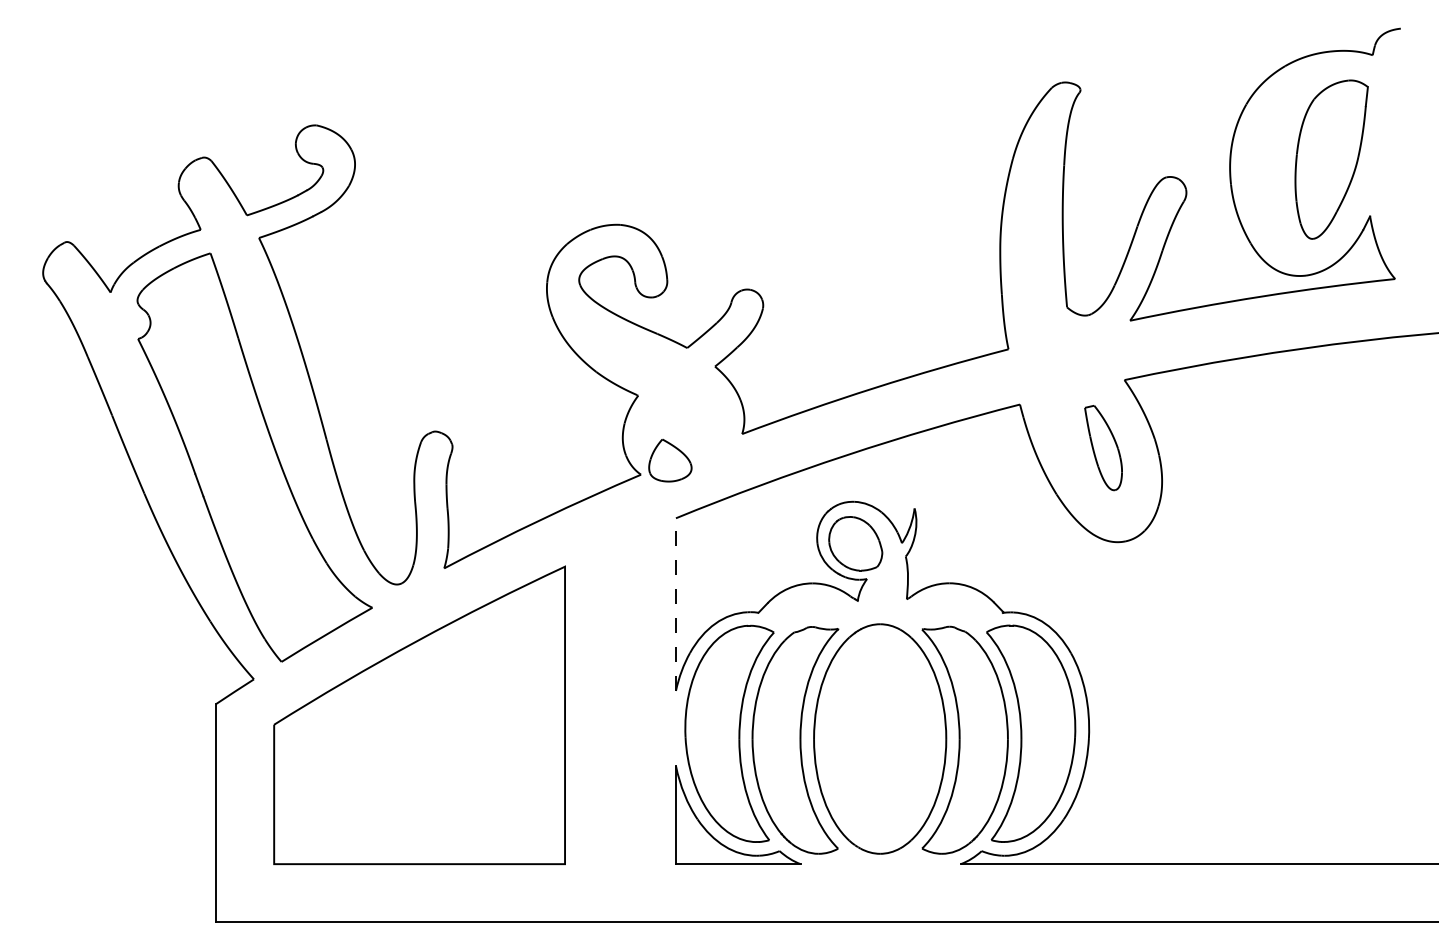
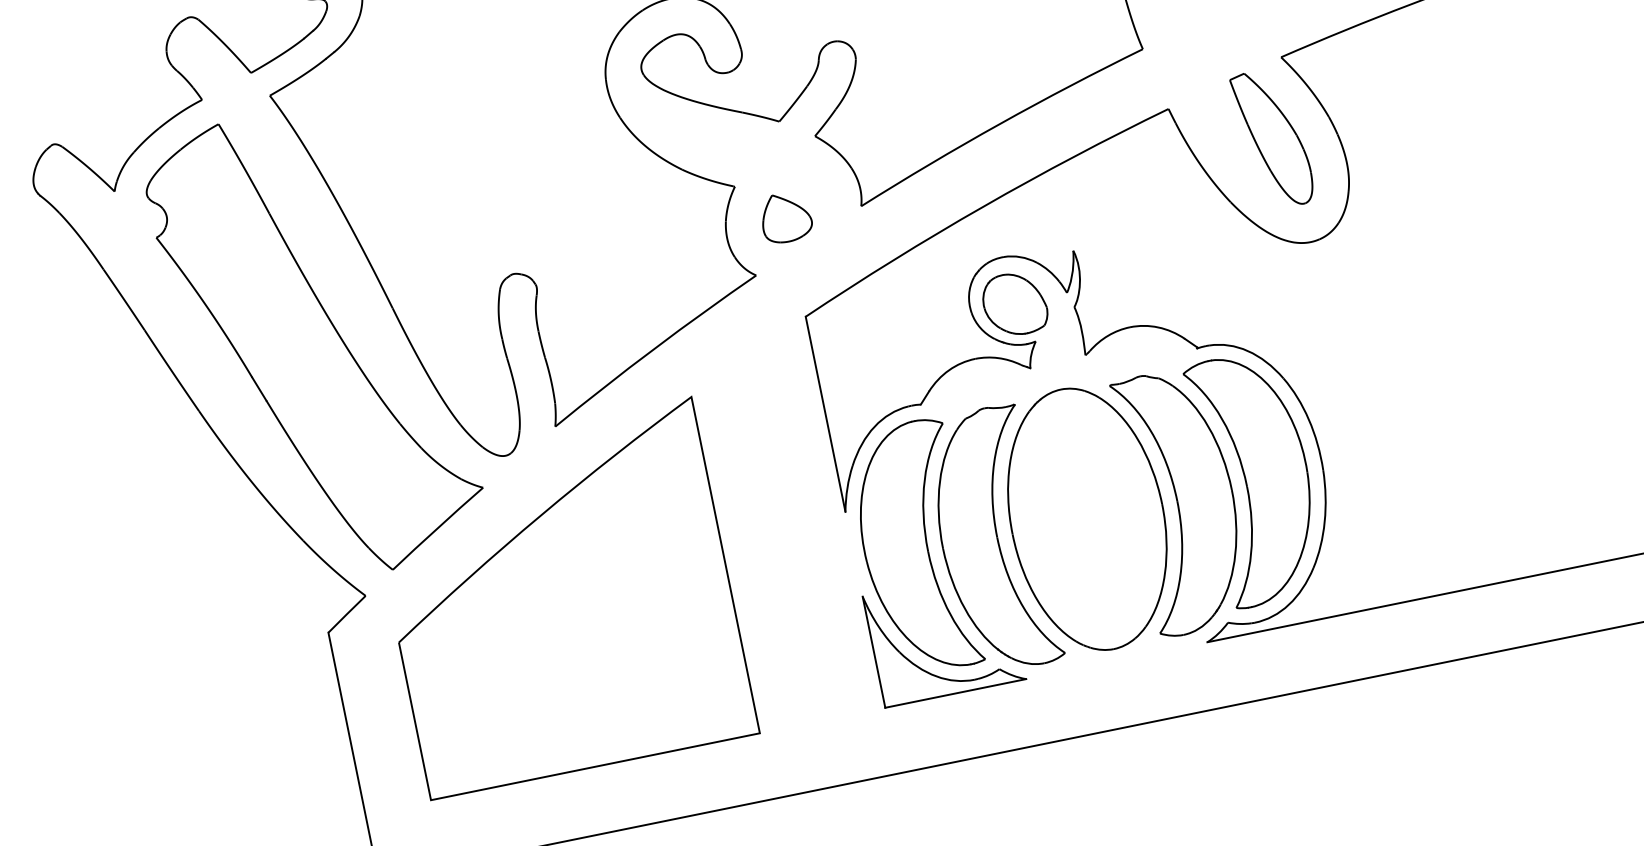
part: (1103, 447) -> (1272, 138), size x1.43
part: (670, 460) -> (786, 217), moved
line: (675, 604) -> (825, 414), dashed -> solid

